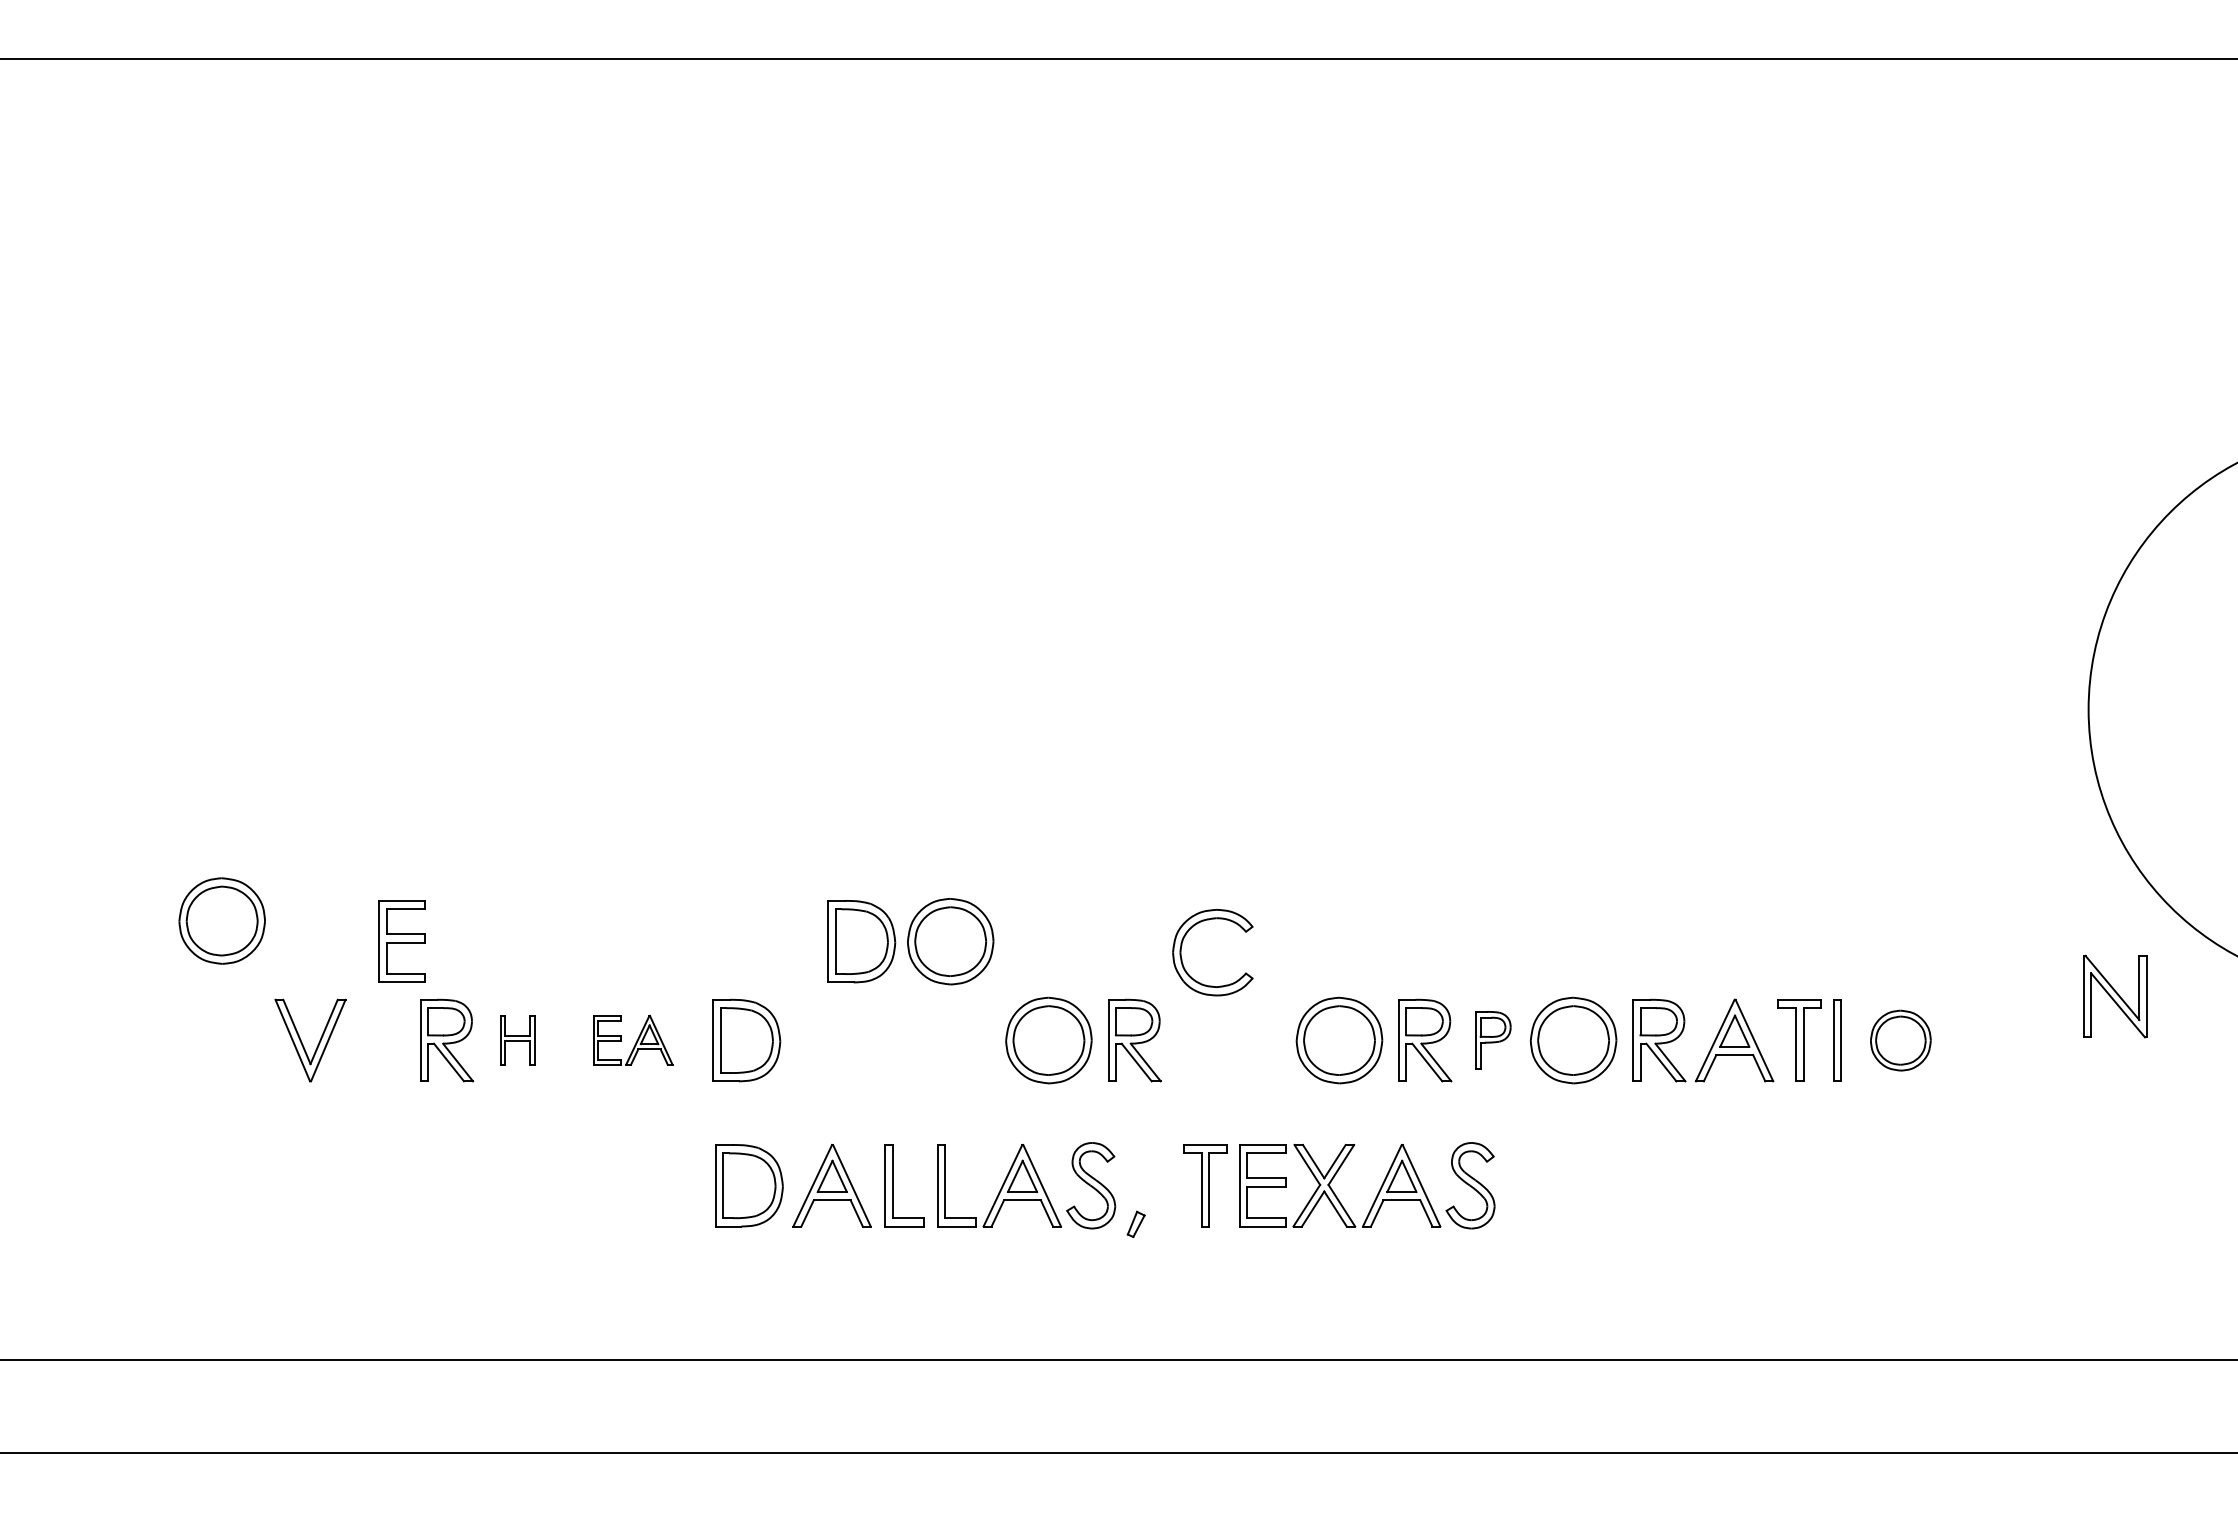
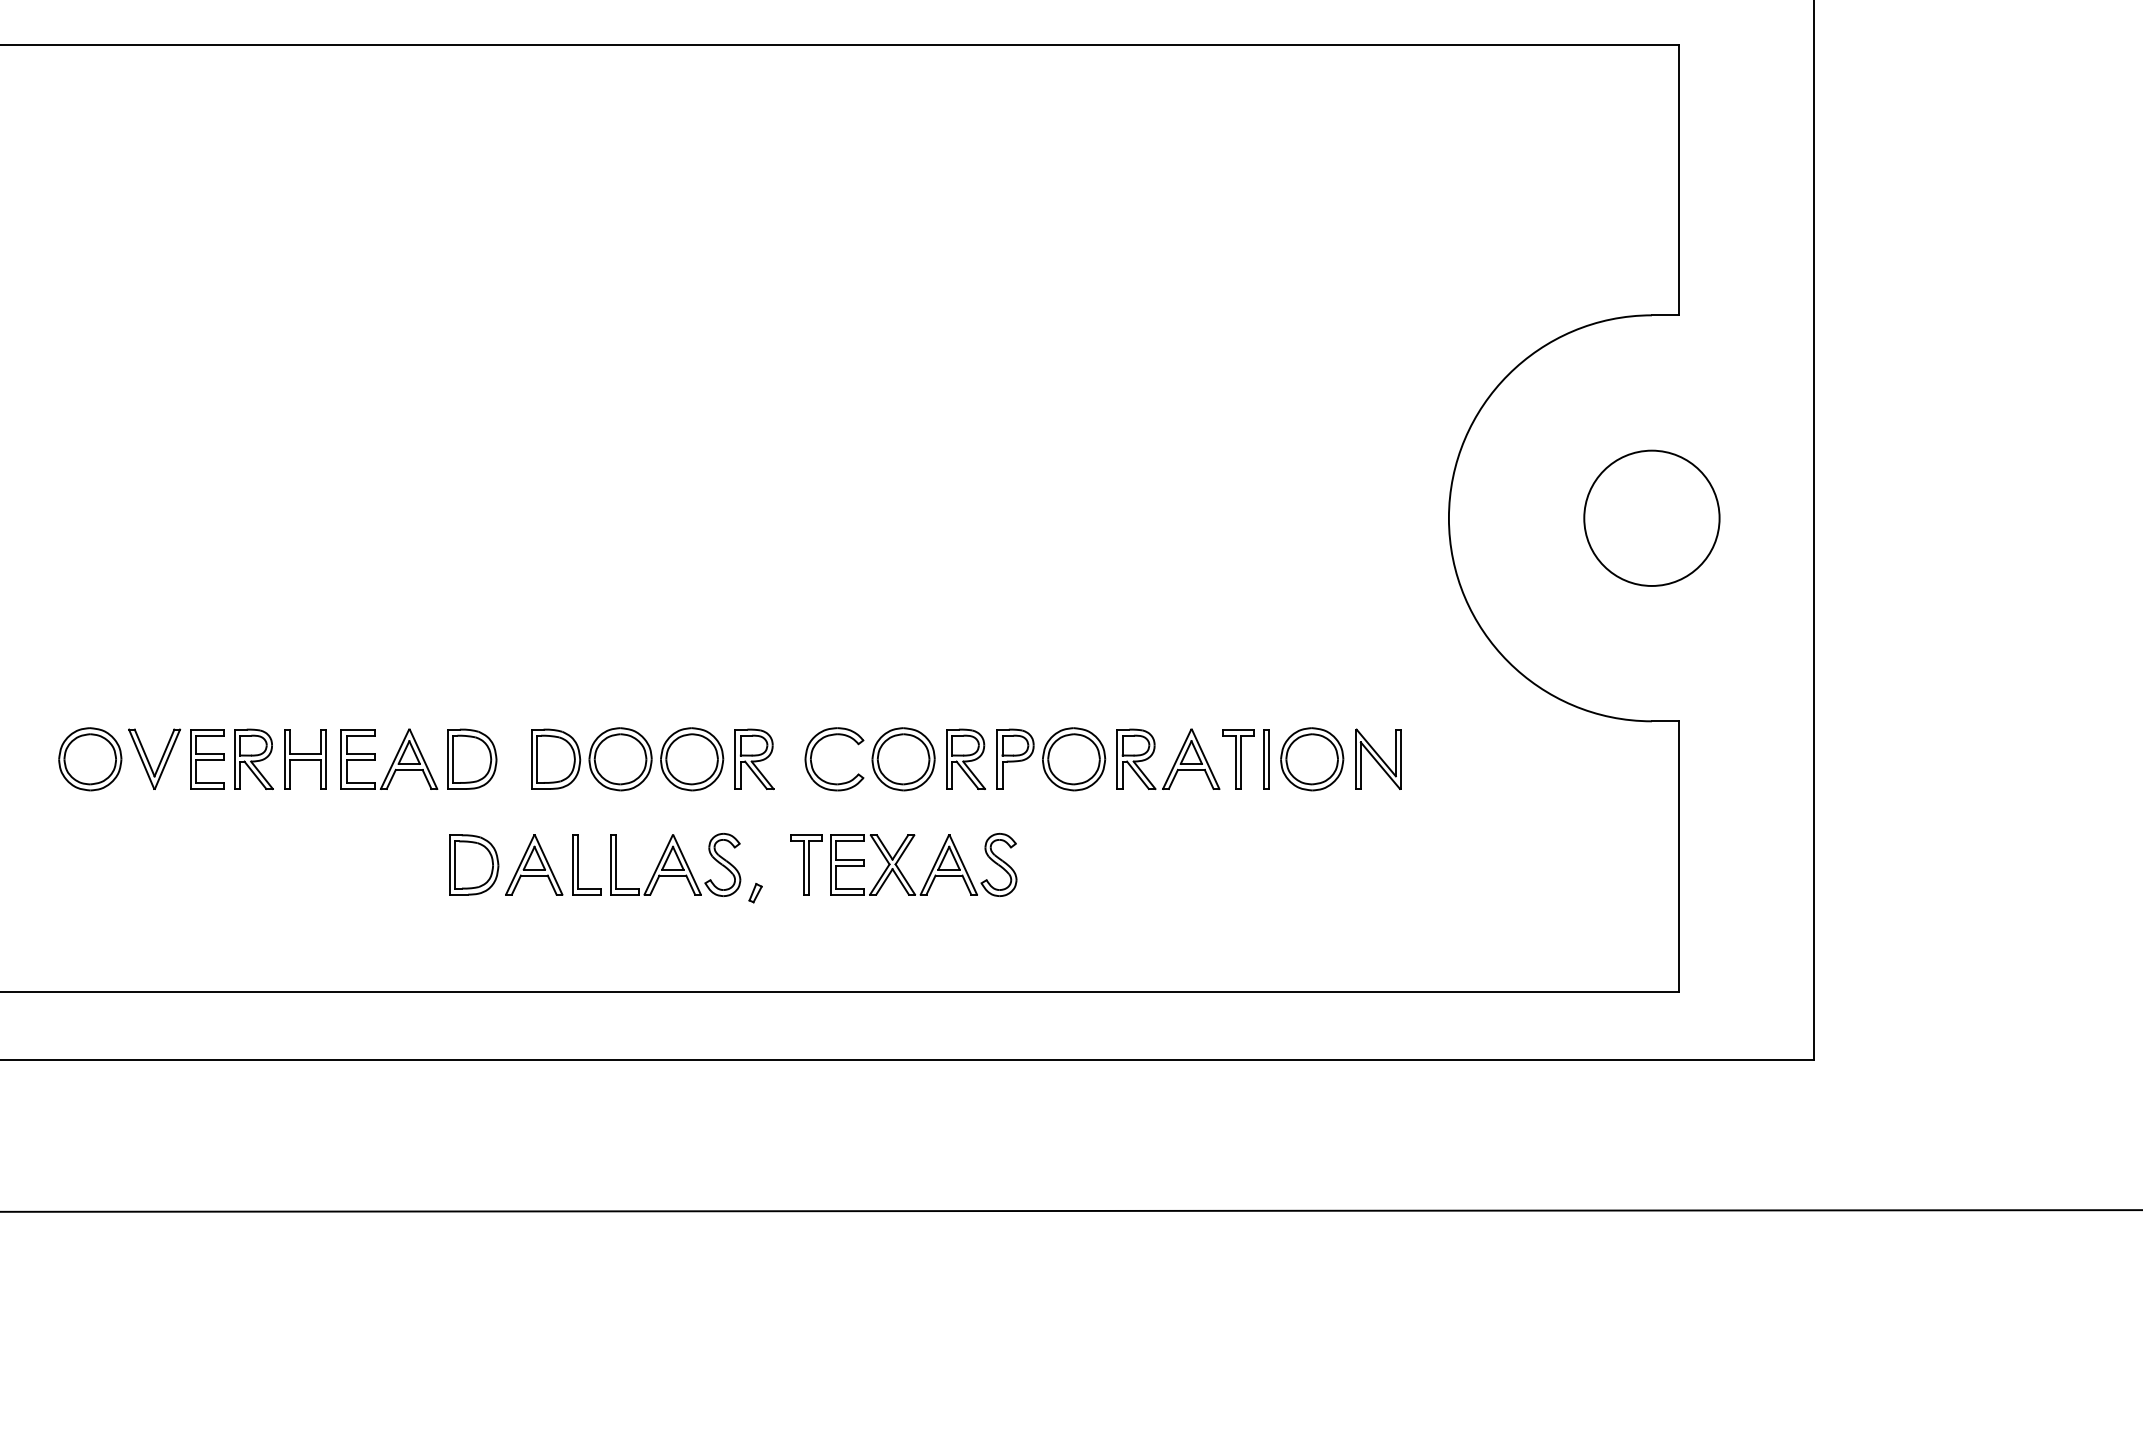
part: (222, 921) -> (90, 759), moved
part: (402, 941) -> (207, 759), moved
part: (910, 941) -> (591, 759), moved
part: (1182, 957) -> (812, 762), moved
part: (2115, 995) -> (1378, 758), moved
part: (633, 1039) -> (389, 758), size x1.67
part: (1493, 1039) -> (1015, 758), size x1.43
part: (517, 1040) -> (305, 759), size x1.67
part: (1901, 1040) -> (1312, 759), size x1.43

